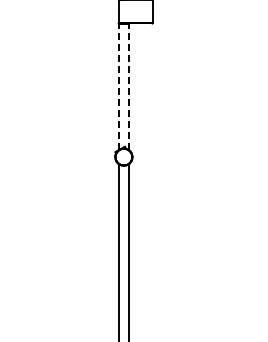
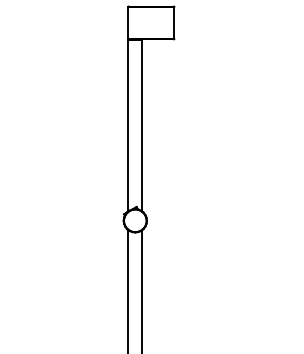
line: (118, 86) -> (127, 124), dashed -> solid
line: (129, 86) -> (142, 124), dashed -> solid

